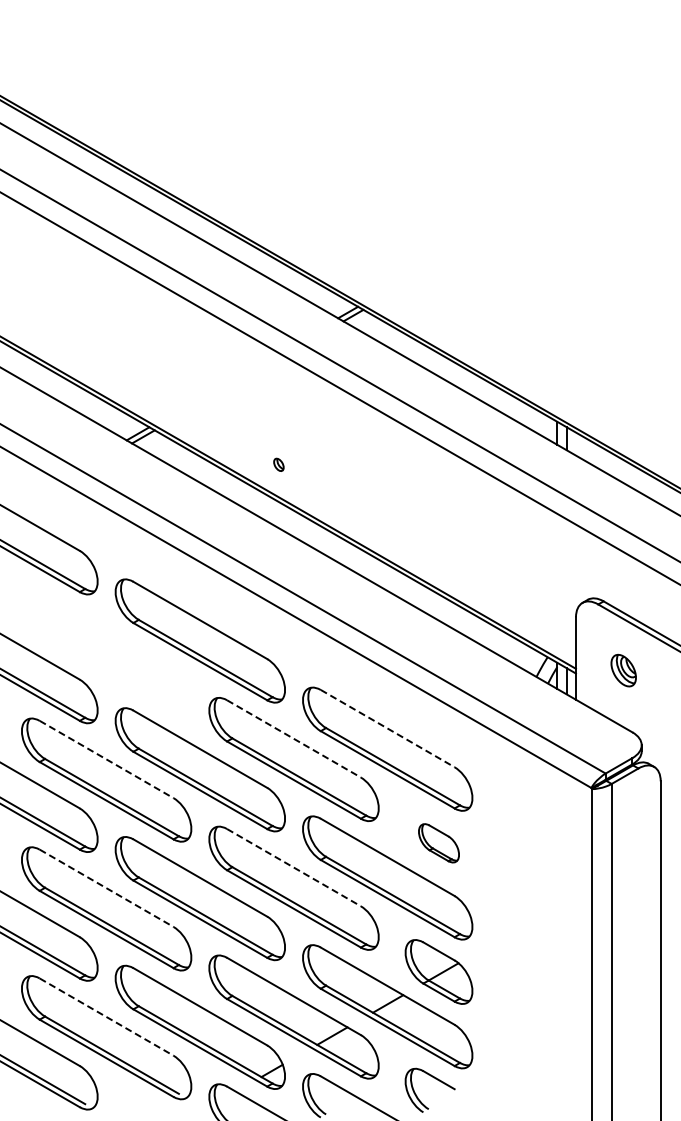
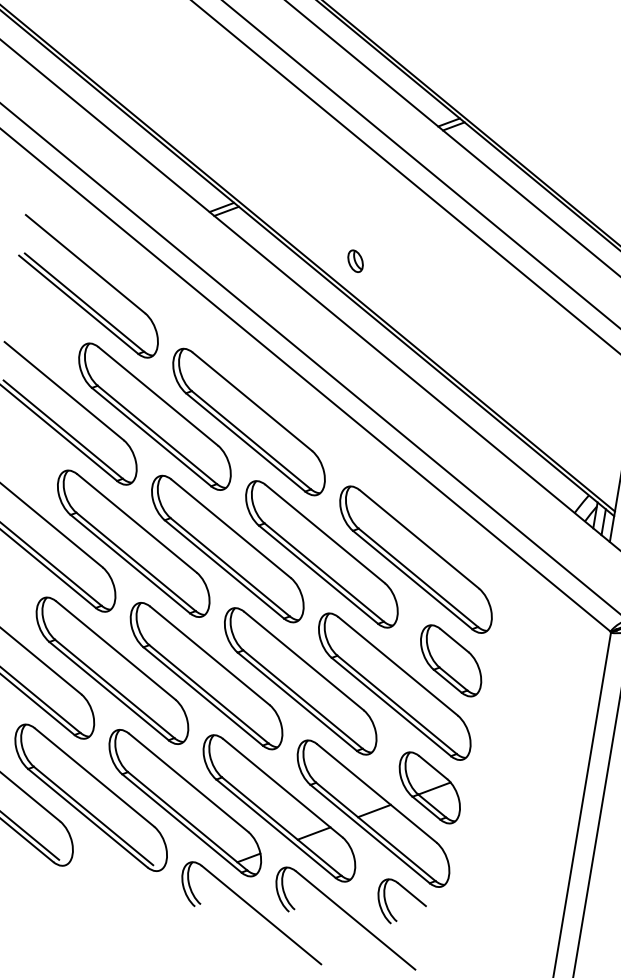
part: (278, 464) -> (355, 260), size x1.67
part: (106, 650) -> (154, 415), added
line: (388, 728) -> (420, 539), dashed -> solid
line: (294, 739) -> (325, 534), dashed -> solid
line: (107, 759) -> (137, 523), dashed -> solid
part: (438, 843) -> (450, 661), size x1.67
line: (294, 867) -> (304, 660), dashed -> solid
line: (107, 888) -> (116, 650), dashed -> solid
line: (107, 1017) -> (95, 778), dashed -> solid

